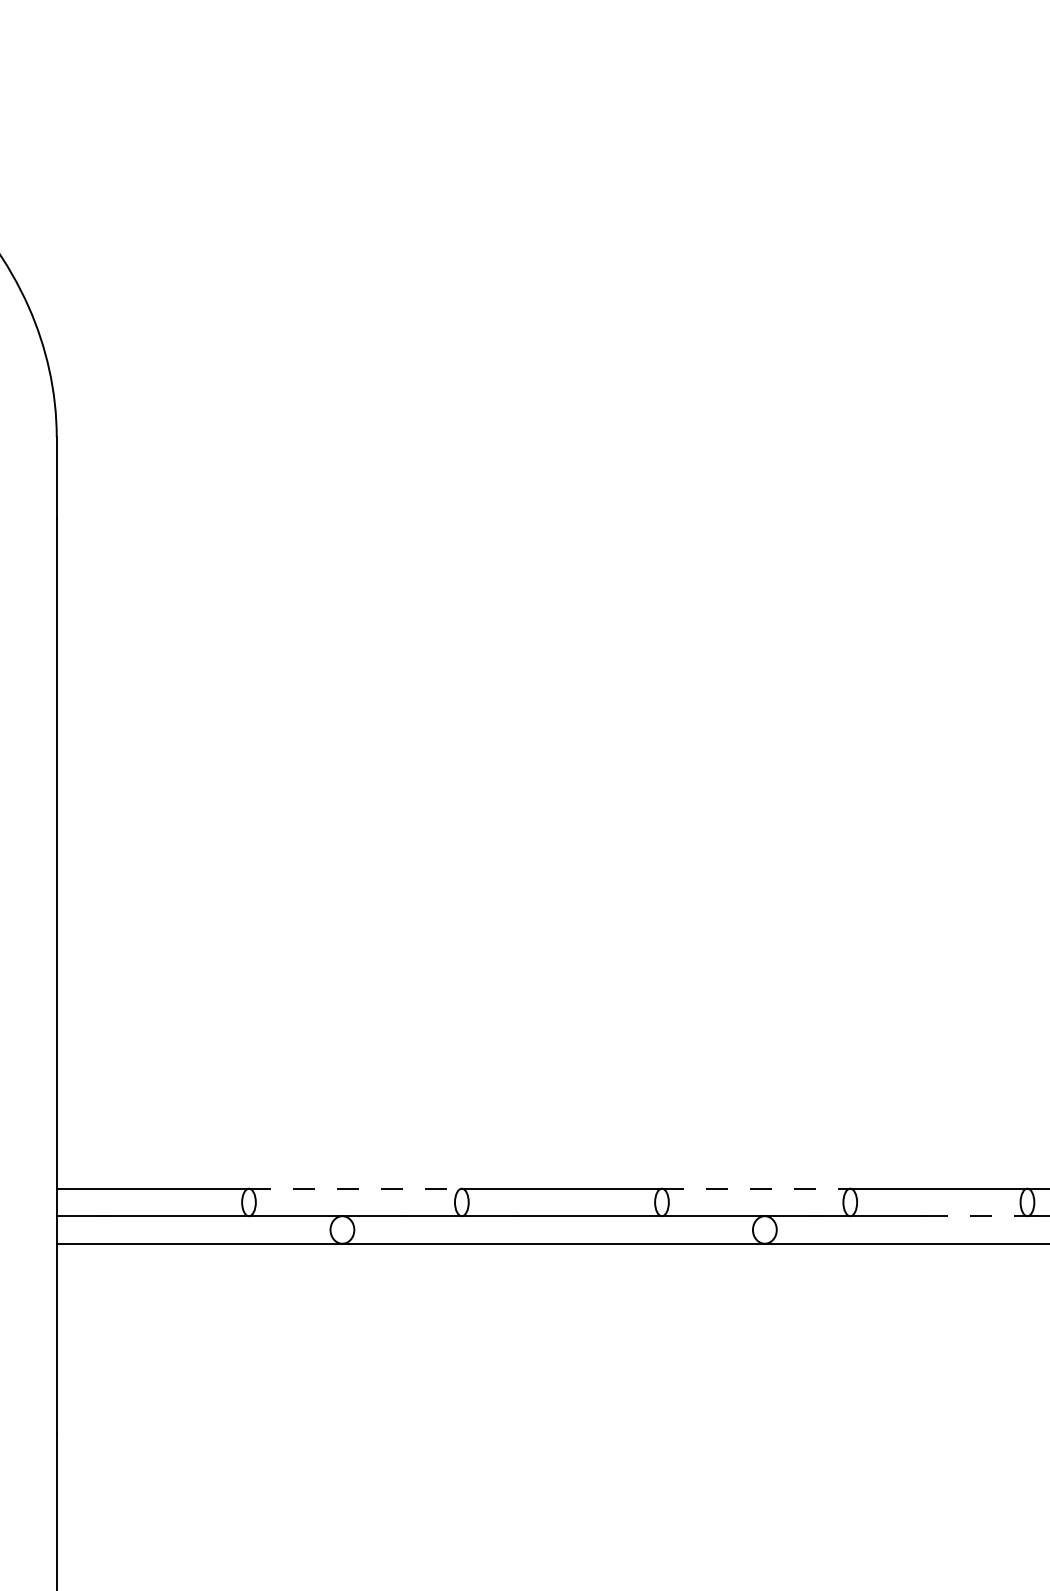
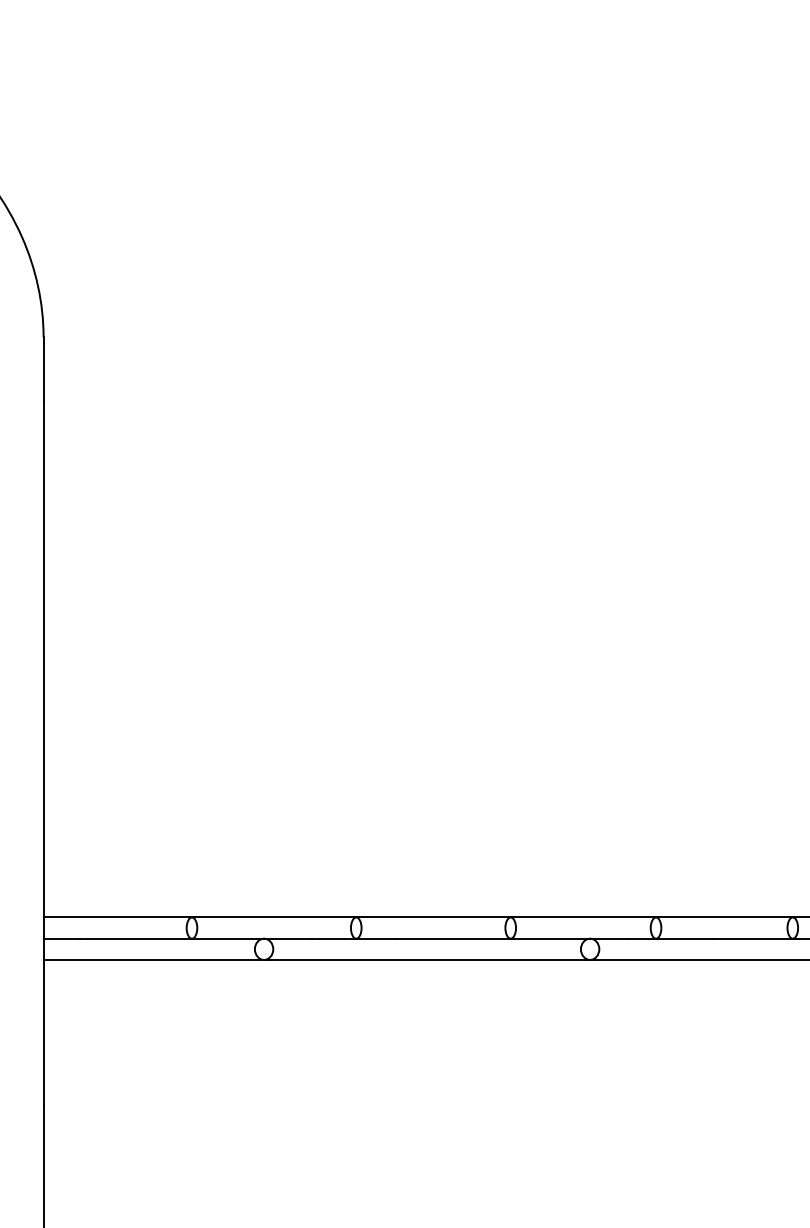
line: (355, 1188) -> (274, 917), dashed -> solid
line: (756, 1188) -> (583, 917), dashed -> solid
line: (976, 1215) -> (753, 938), dashed -> solid

